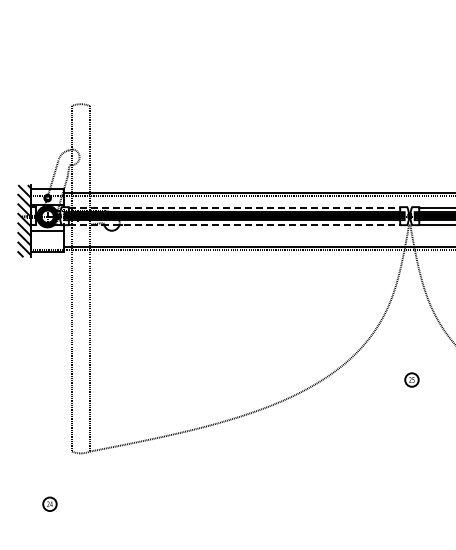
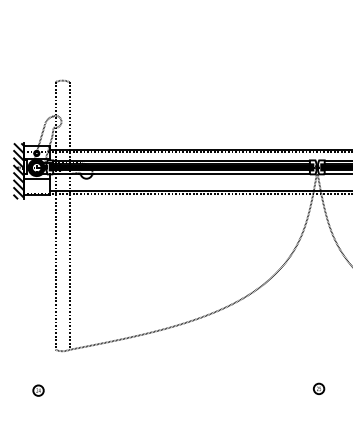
line: (234, 207) -> (181, 160), dashed -> solid
line: (234, 224) -> (181, 173), dashed -> solid
part: (411, 379) -> (318, 388), moved

